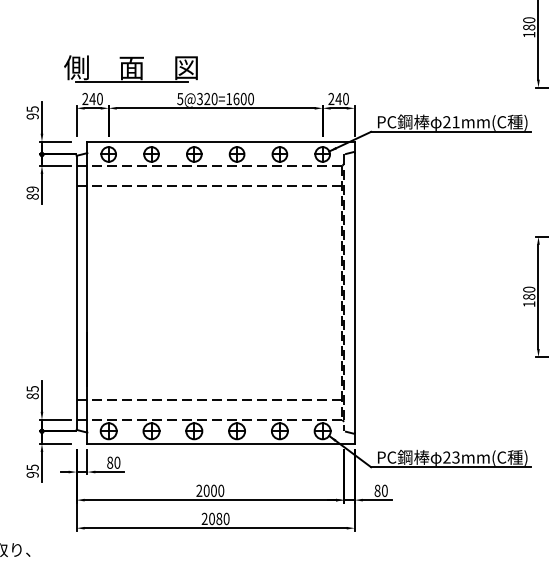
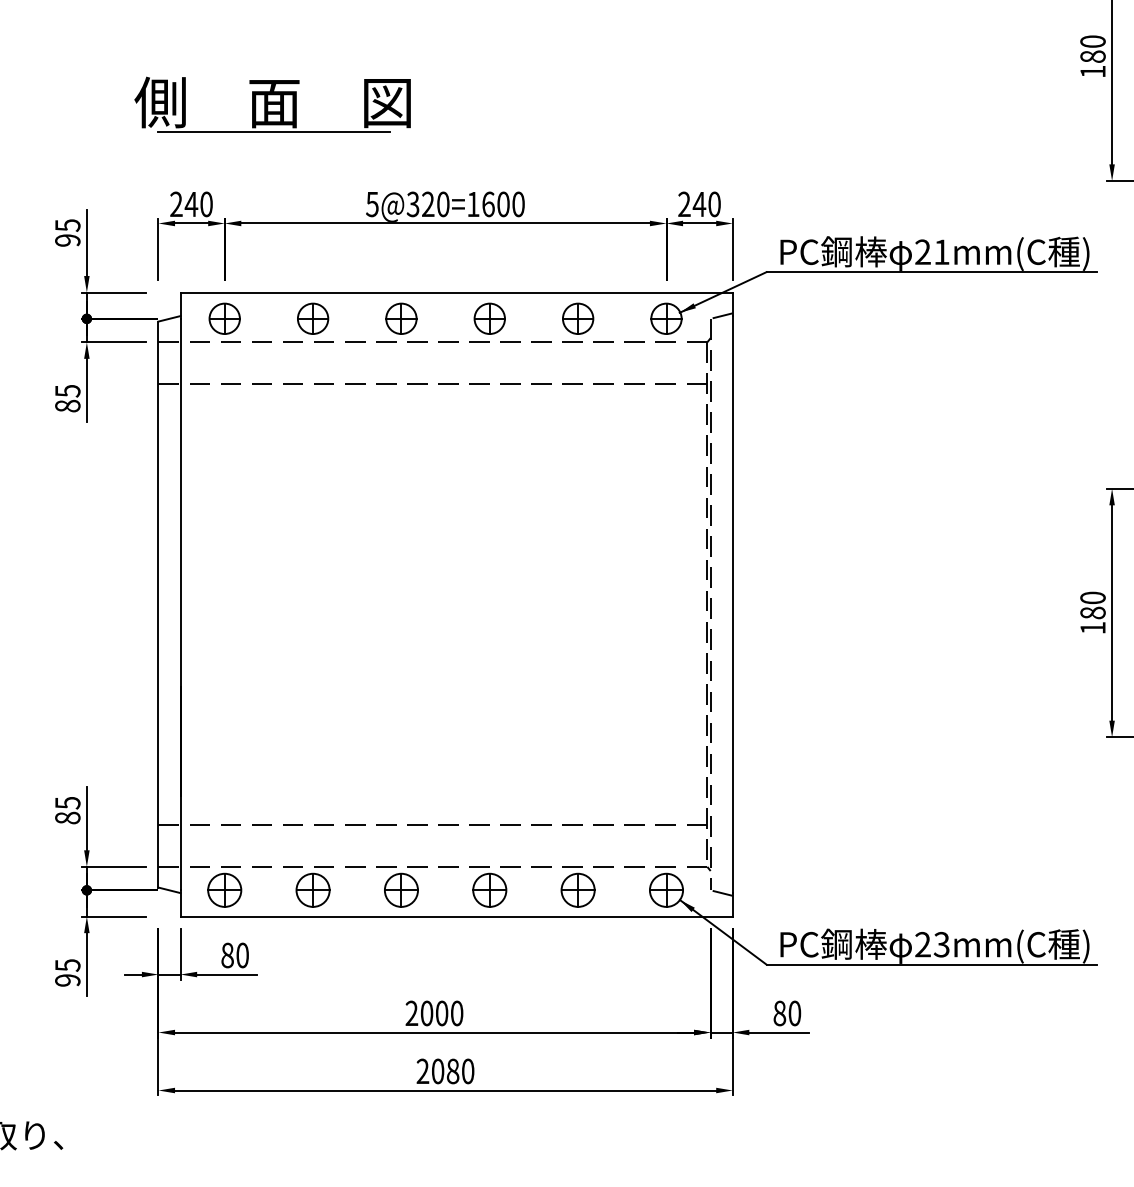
part: (130, 68) -> (271, 104), moved
text: (32, 189) -> (67, 391), 89 -> 85

